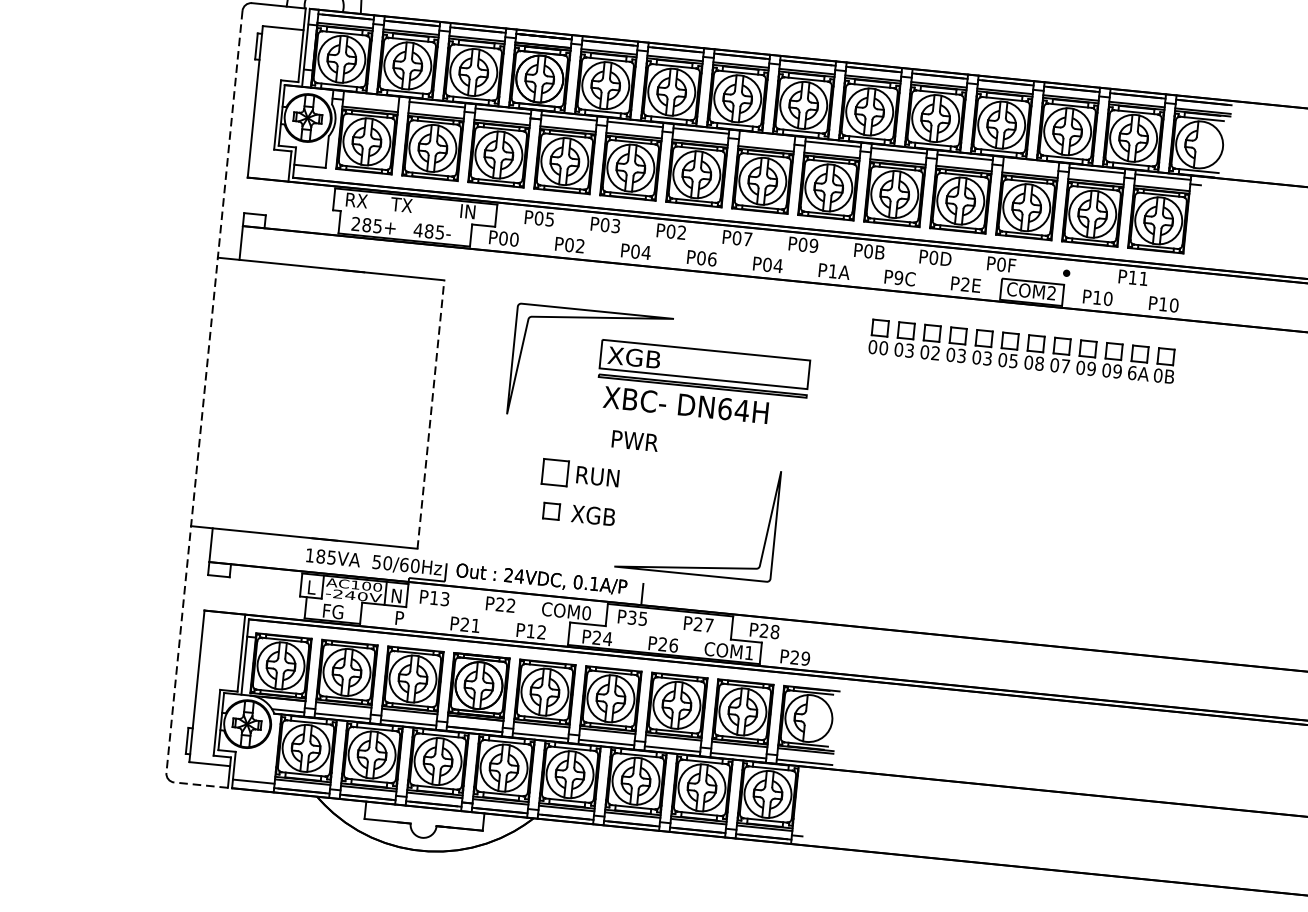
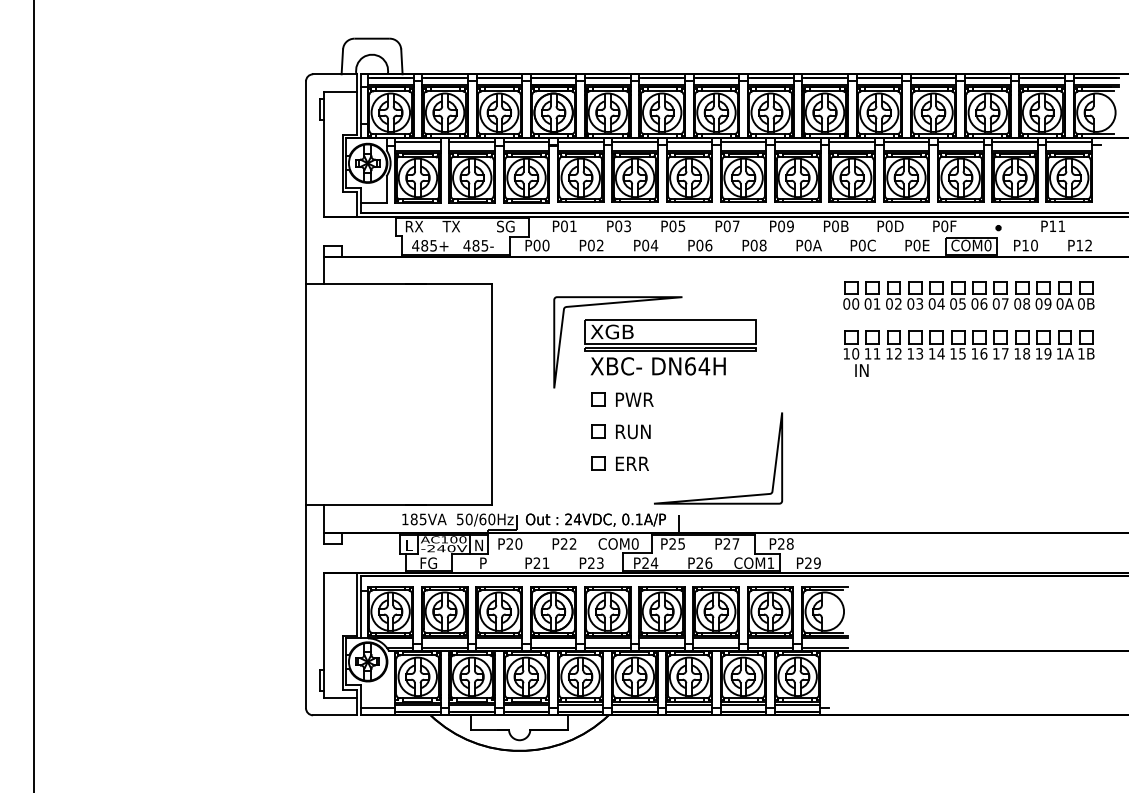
line: (370, 97) -> (417, 141), added
line: (767, 137) -> (743, 141), added
line: (1030, 163) -> (960, 141), added
text: (467, 211) -> (505, 226), IN -> SG
text: (550, 219) -> (573, 226), P05 -> P01
text: (355, 223) -> (415, 245), 285+ -> 485+
text: (681, 232) -> (681, 226), P02 -> P05
text: (777, 265) -> (762, 245), P04 -> P08
text: (832, 271) -> (807, 245), P1A -> P0A
text: (897, 277) -> (861, 245), P9C -> P0C
text: (964, 284) -> (916, 245), P2E -> P0E
text: (1051, 293) -> (987, 245), COM2 -> COM0
text: (1173, 305) -> (1088, 245), P10 -> P12
text: (909, 350) -> (876, 303), 03 -> 01
text: (986, 357) -> (940, 303), 03 -> 04
text: (1039, 363) -> (983, 303), 08 -> 06
text: (1091, 368) -> (1026, 303), 09 -> 08
text: (1131, 372) -> (1059, 303), 6A -> 0A
part: (703, 383) -> (670, 347), moved
line: (204, 392) -> (306, 395), dashed -> solid
line: (431, 414) -> (492, 394), dashed -> solid
part: (1014, 422) -> (968, 353), added
part: (559, 433) -> (598, 399), added
text: (634, 440) -> (634, 399), moved
part: (555, 472) -> (598, 431), size x0.62
text: (593, 515) -> (632, 463), XGB -> ERR
text: (439, 598) -> (514, 543), P13 -> P20
text: (632, 617) -> (672, 543), P35 -> P25
text: (535, 632) -> (595, 563), P12 -> P23
line: (200, 785) -> (334, 715), dashed -> solid

